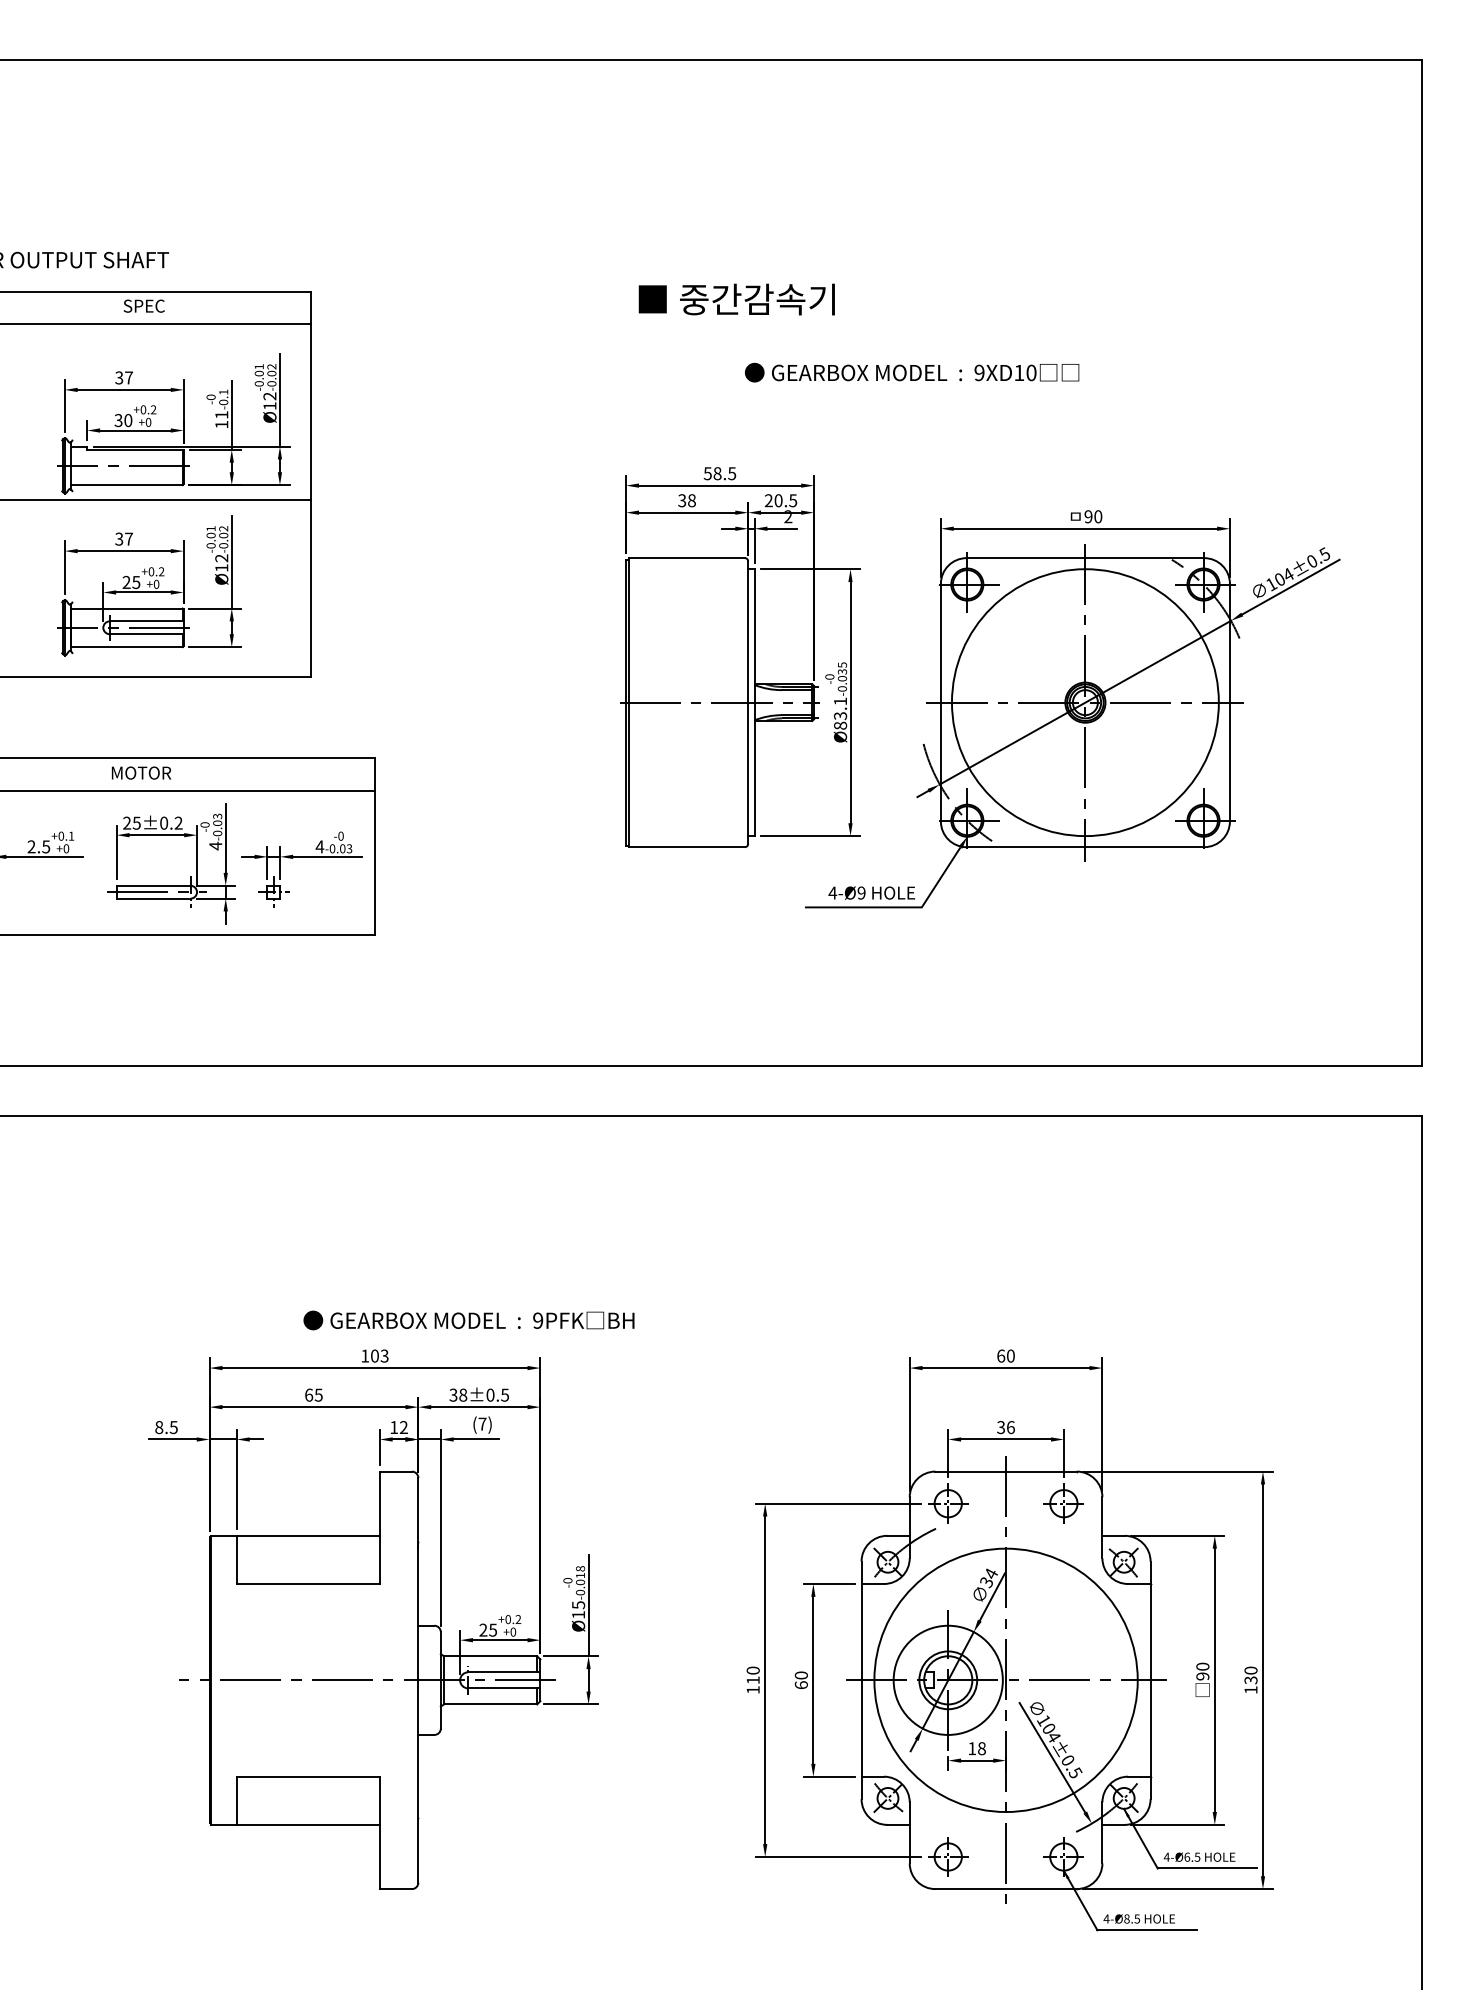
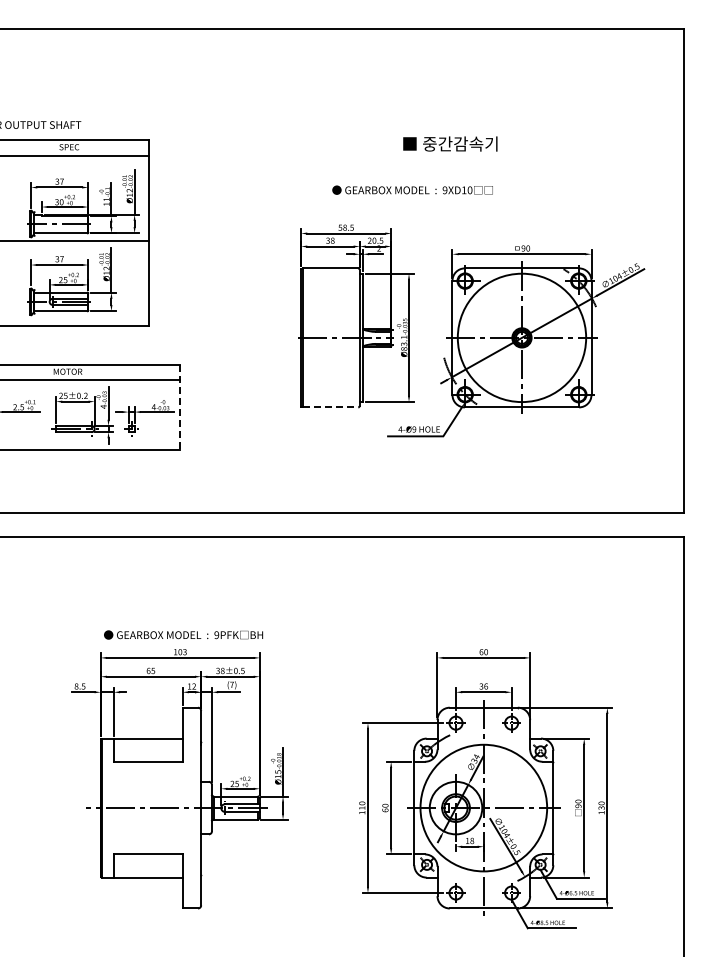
text: (737, 298) -> (450, 143), moved
text: (911, 371) -> (412, 189), moved
line: (375, 847) -> (180, 407), solid -> dashed
line: (687, 847) -> (330, 407), solid -> dashed
text: (468, 1319) -> (183, 634), moved

